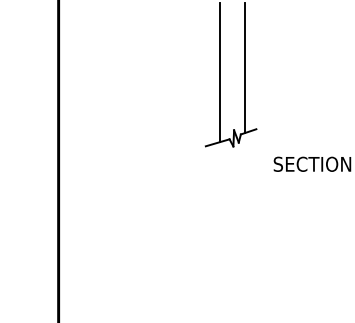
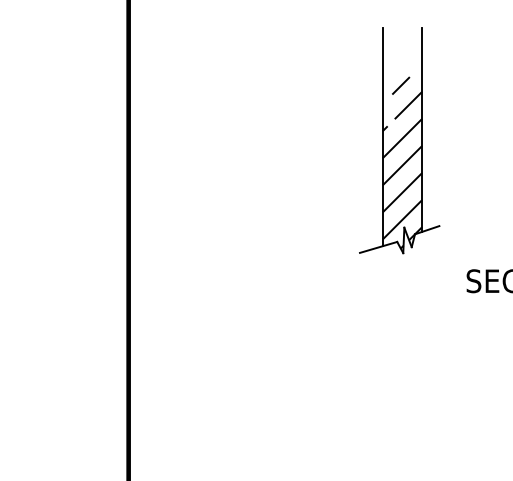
hatch: (232, 88) -> (401, 162), added

